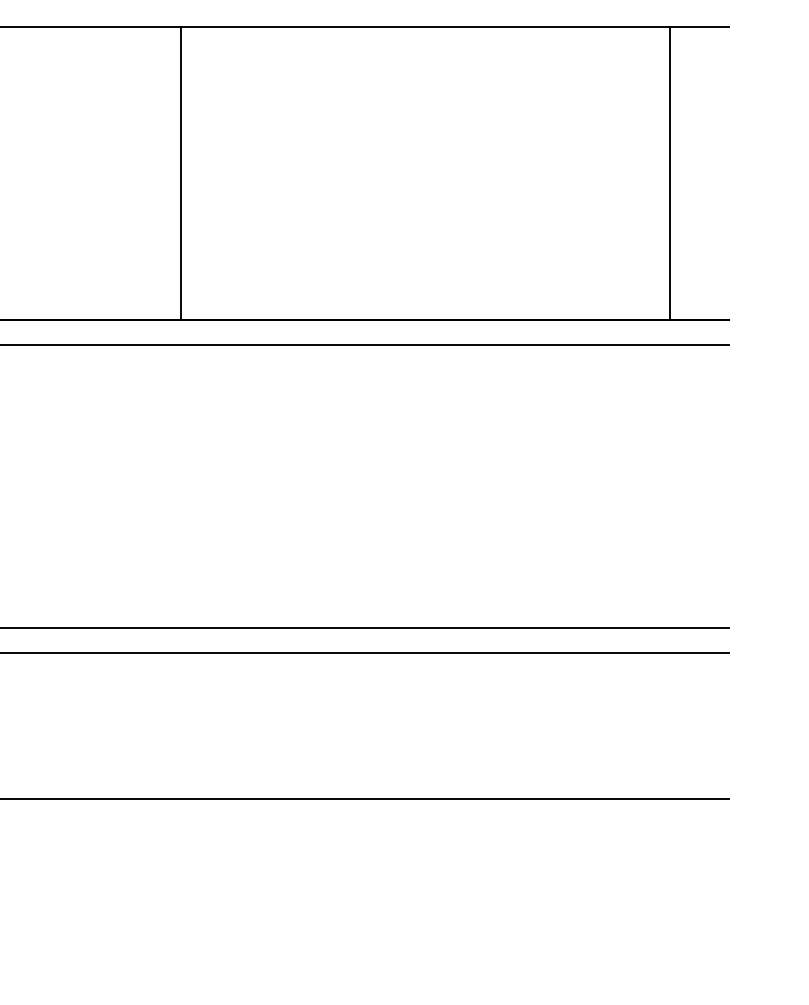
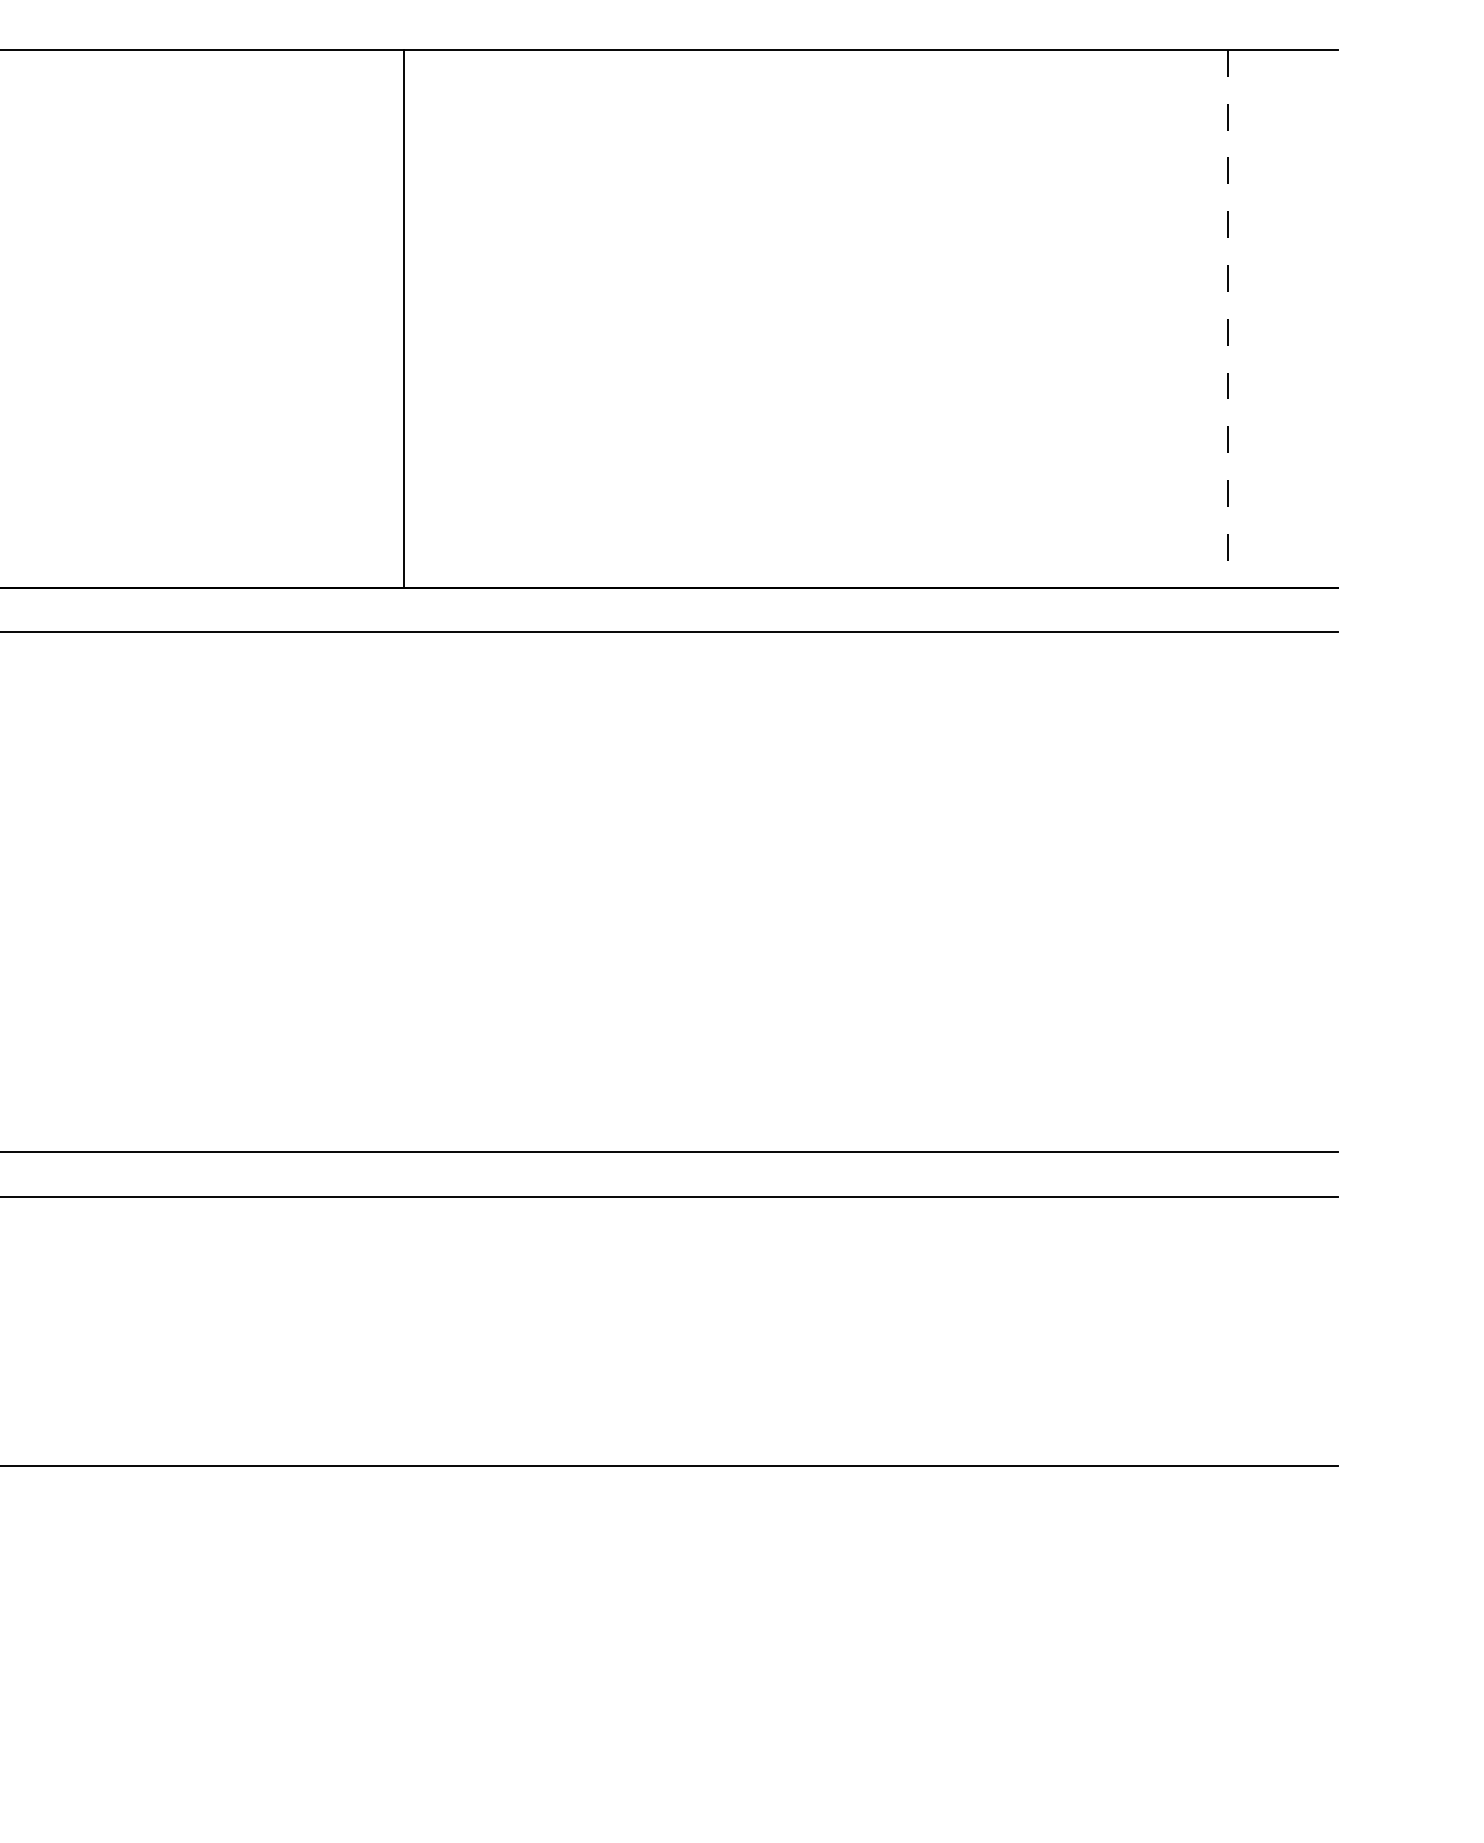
line: (181, 173) -> (404, 318), moved
line: (669, 173) -> (1228, 318), solid -> dashed

